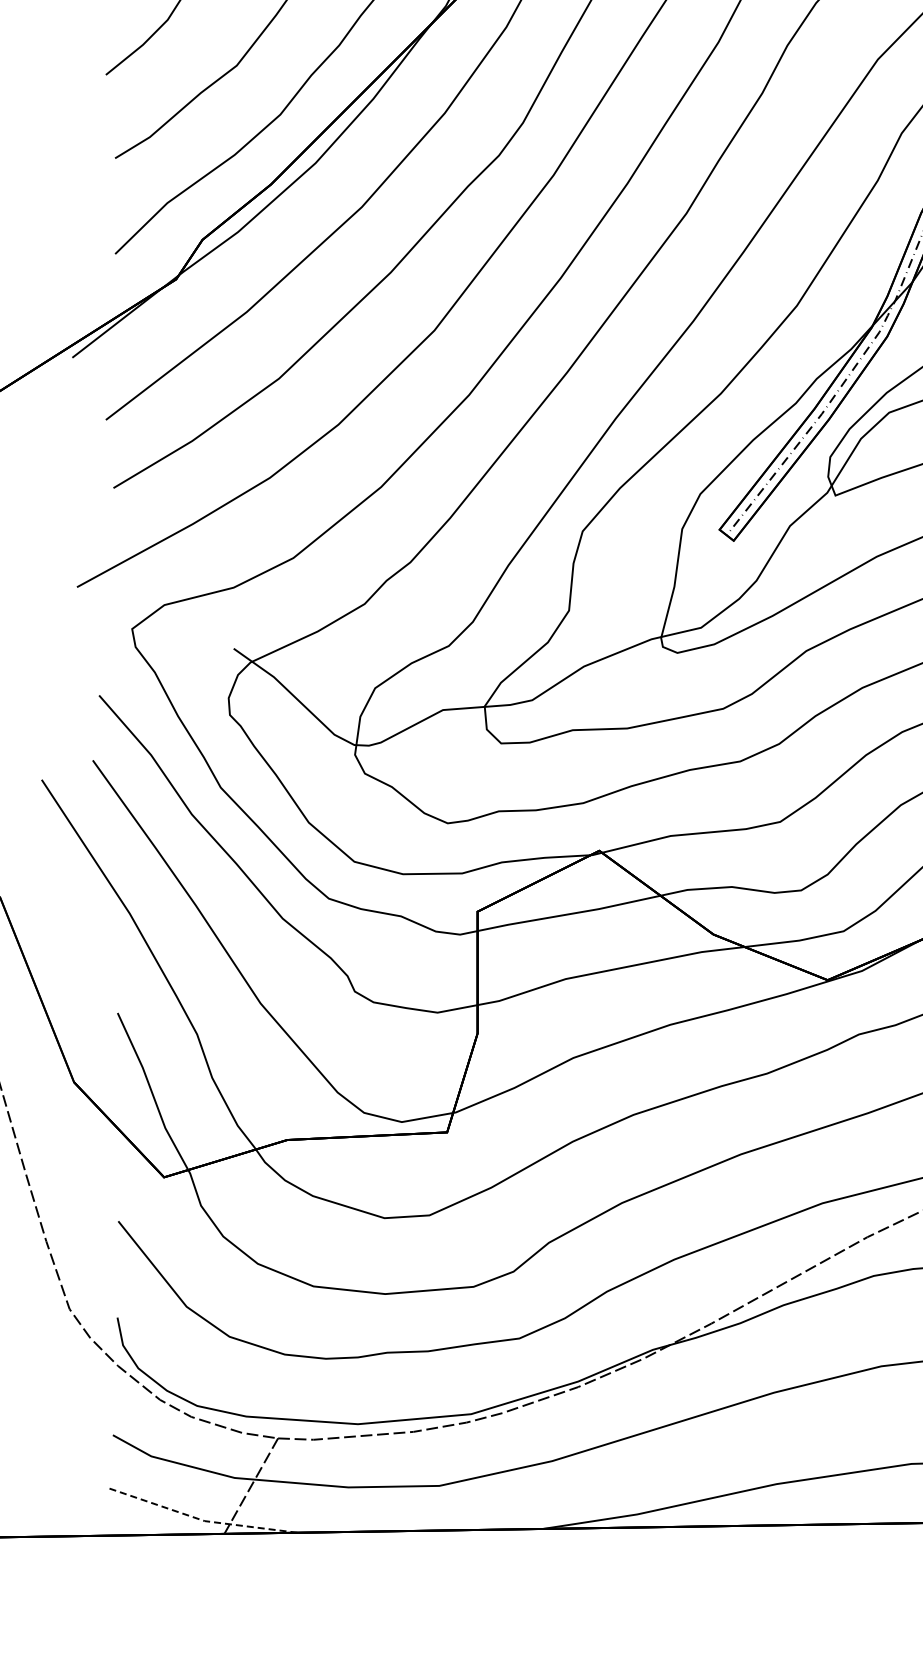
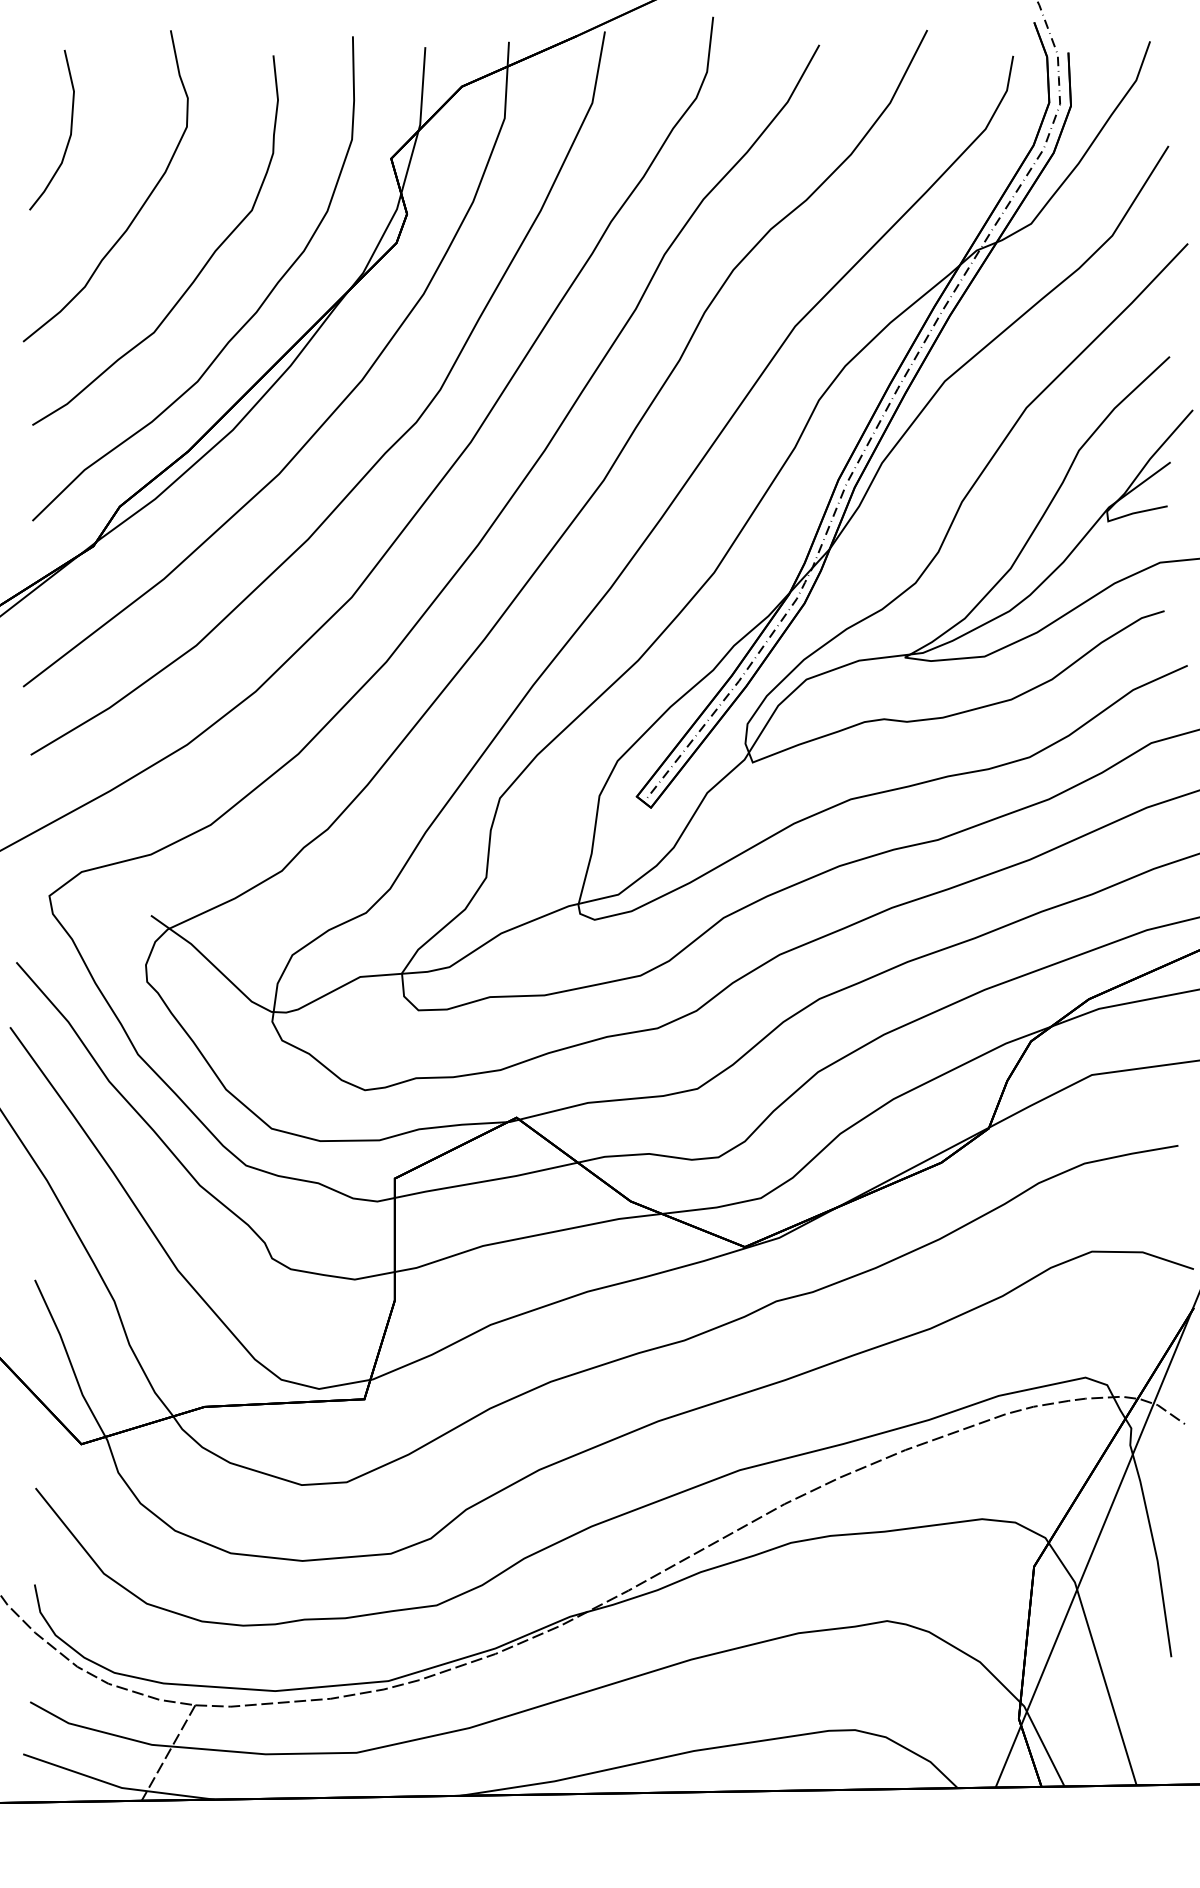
line: (200, 1519) -> (117, 1786), dashed -> solid

